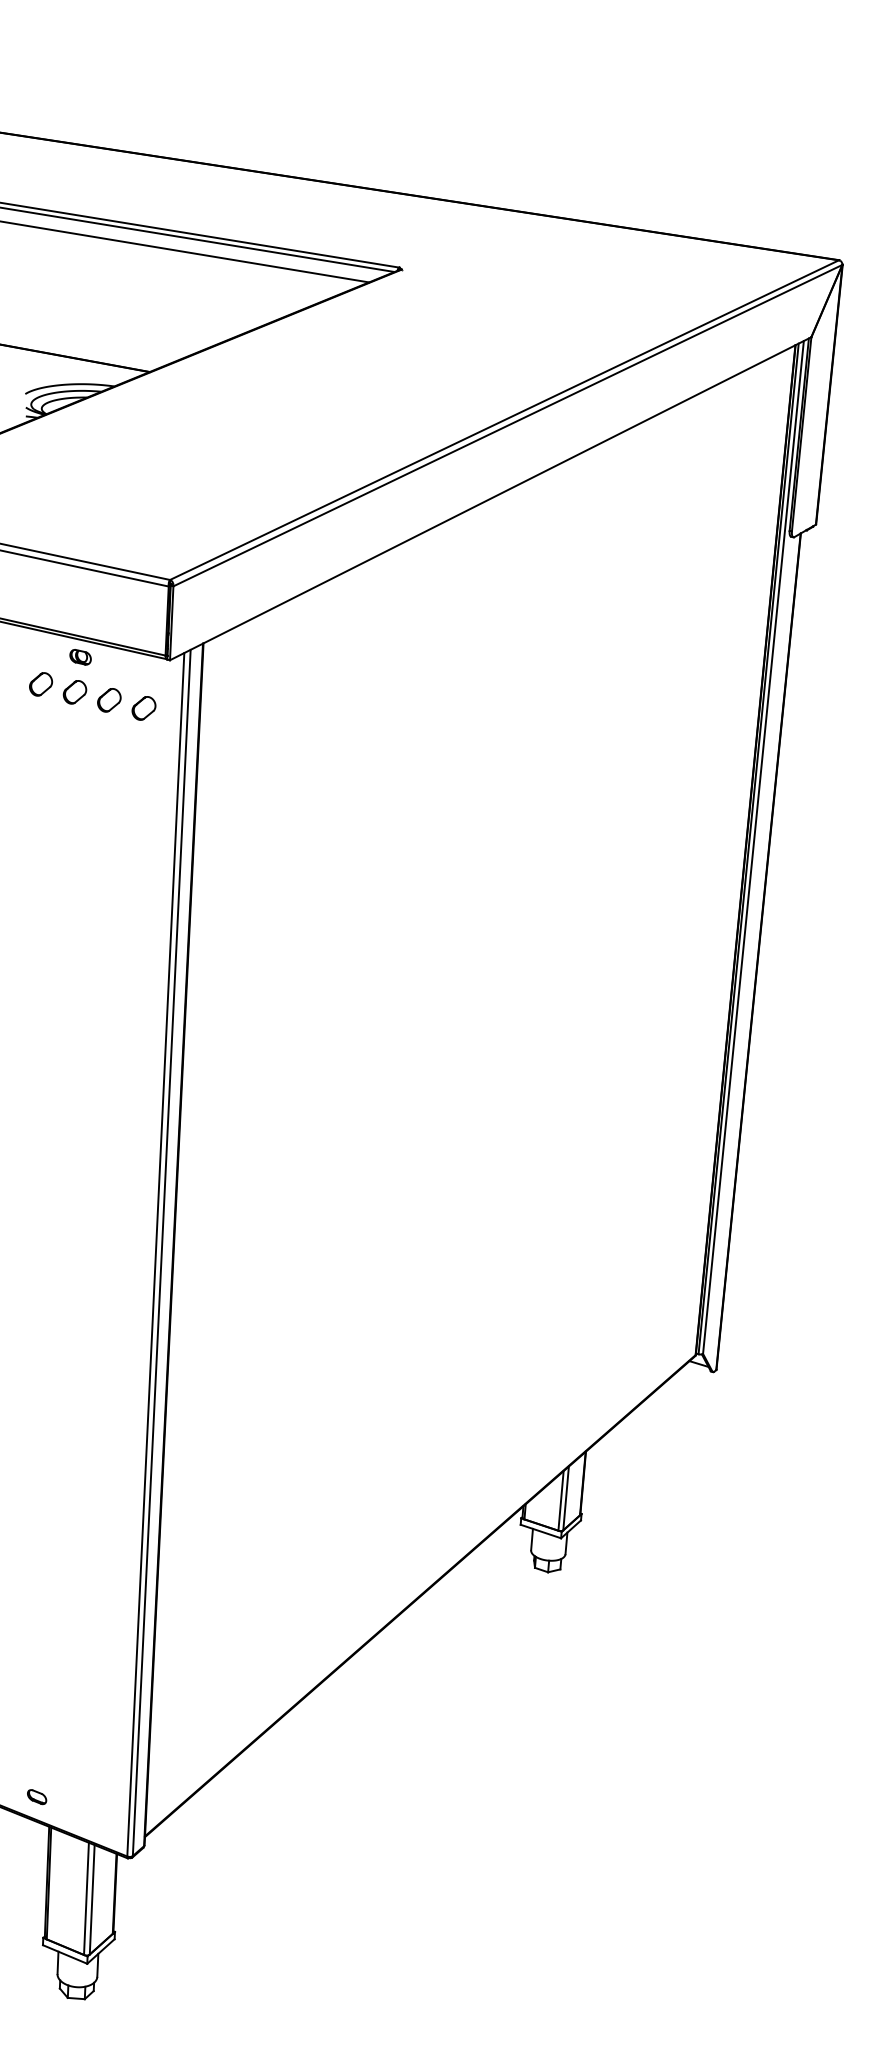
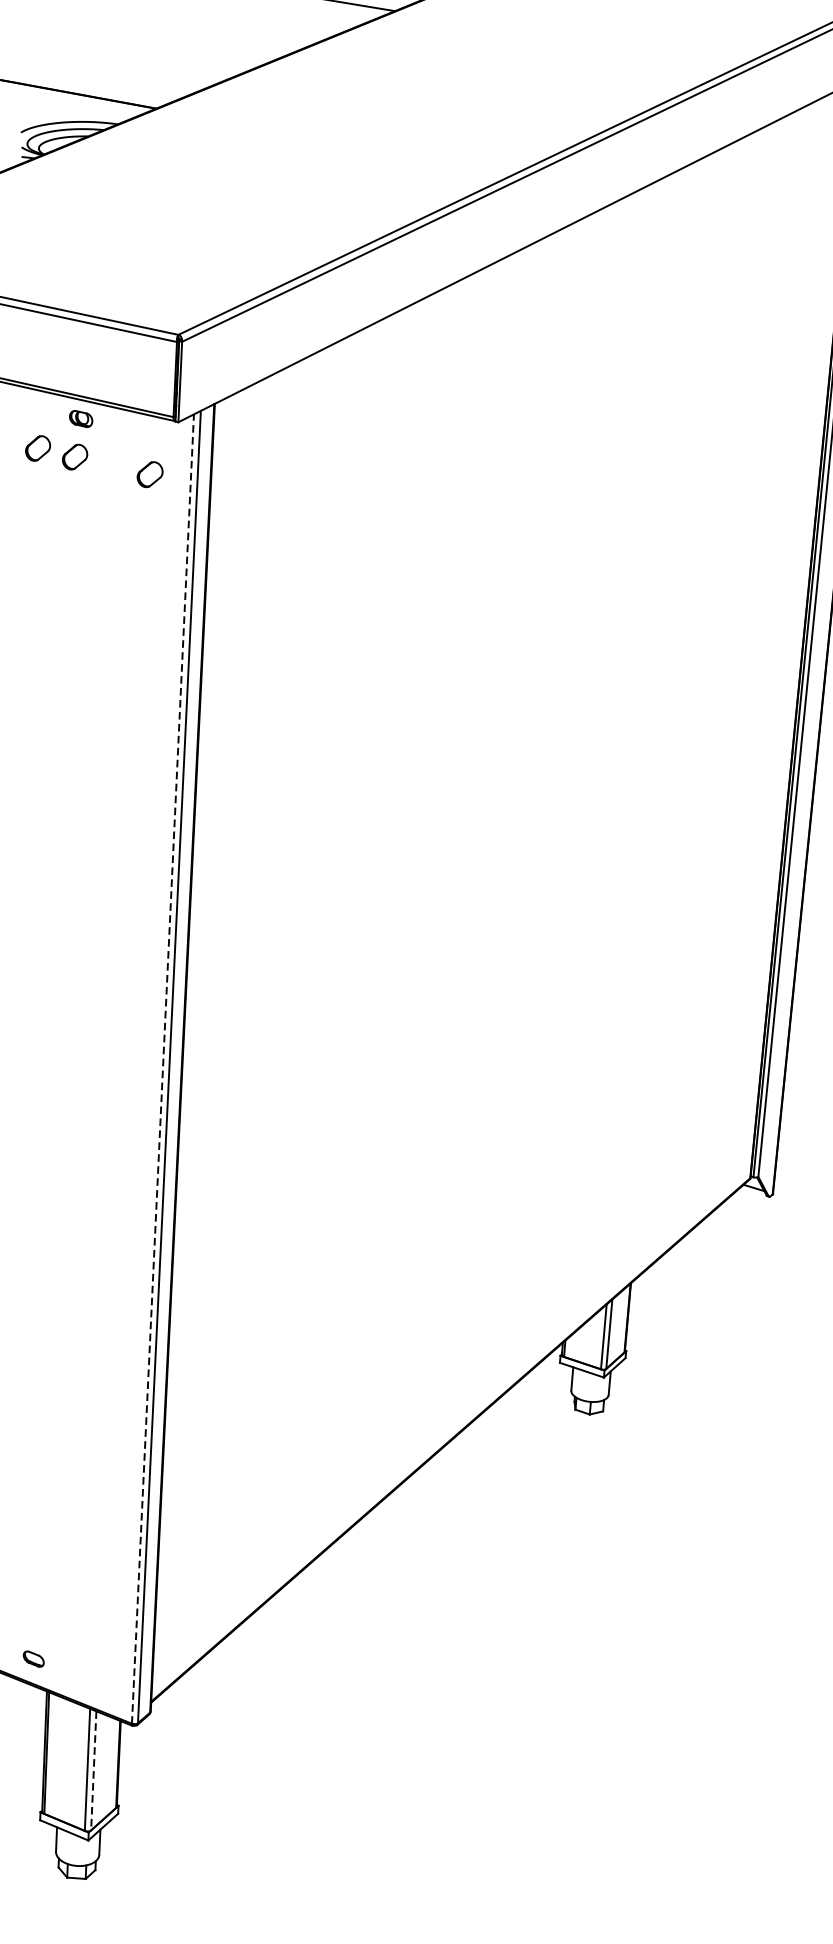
part: (109, 700) -> (112, 466), removed
line: (155, 1254) -> (162, 1068), solid -> dashed
line: (92, 1899) -> (94, 1770), solid -> dashed

